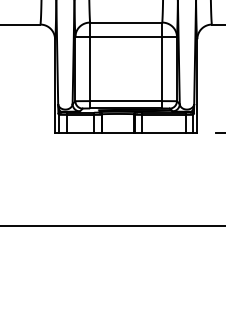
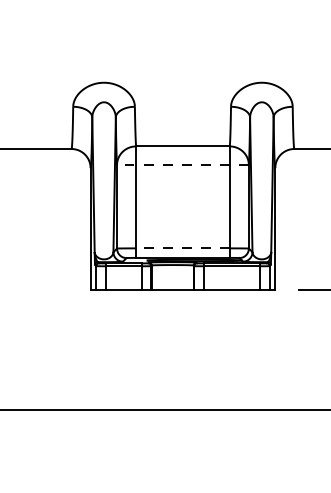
line: (125, 36) -> (182, 164), solid -> dashed
line: (125, 101) -> (182, 248), solid -> dashed

